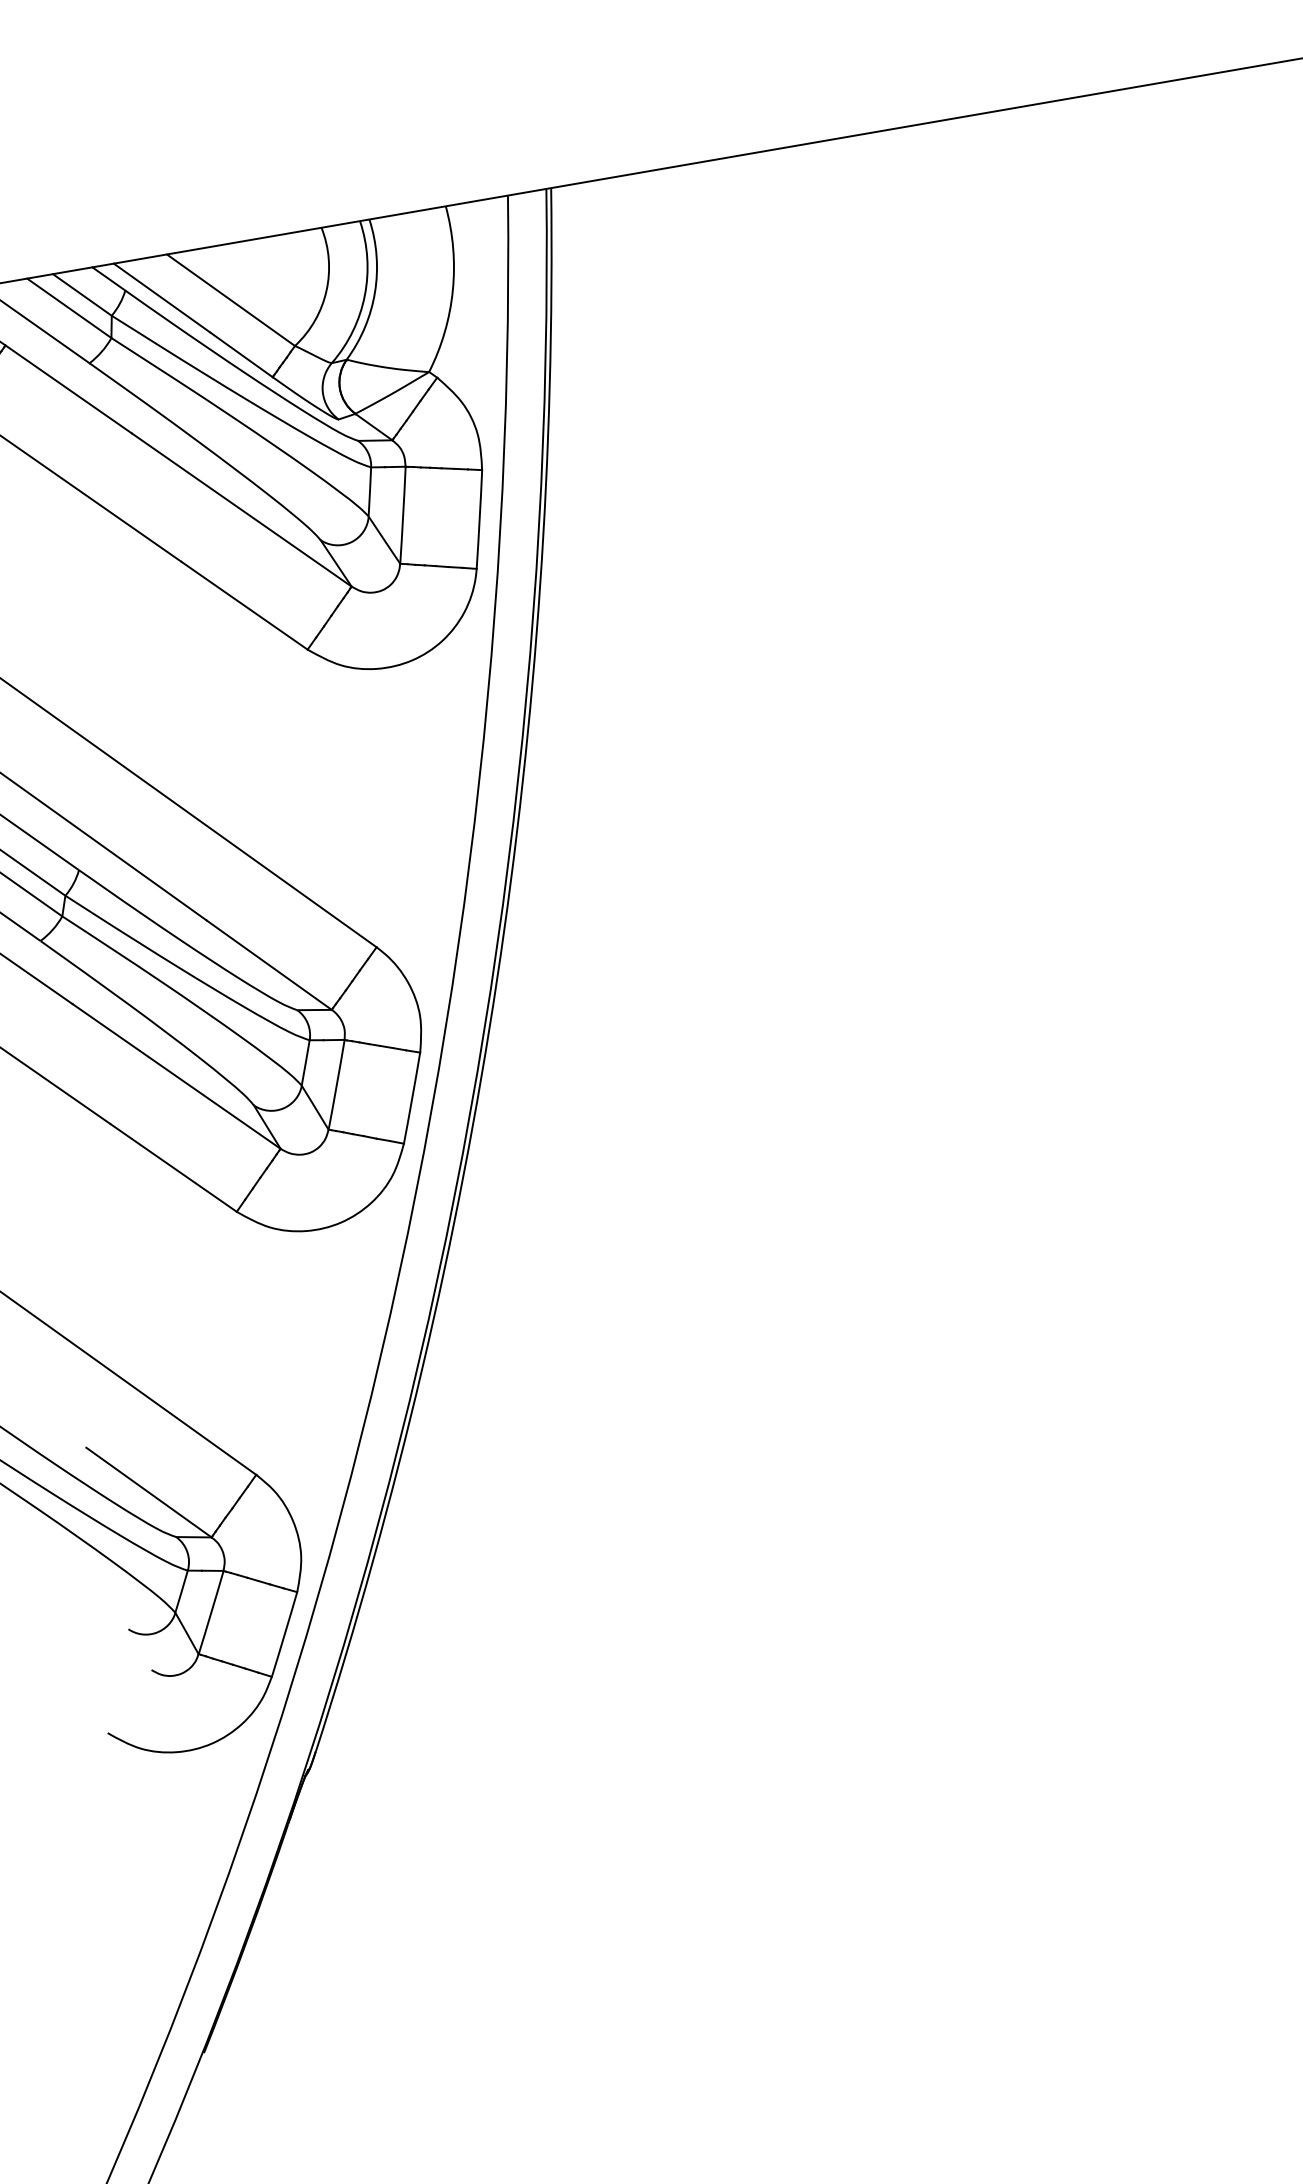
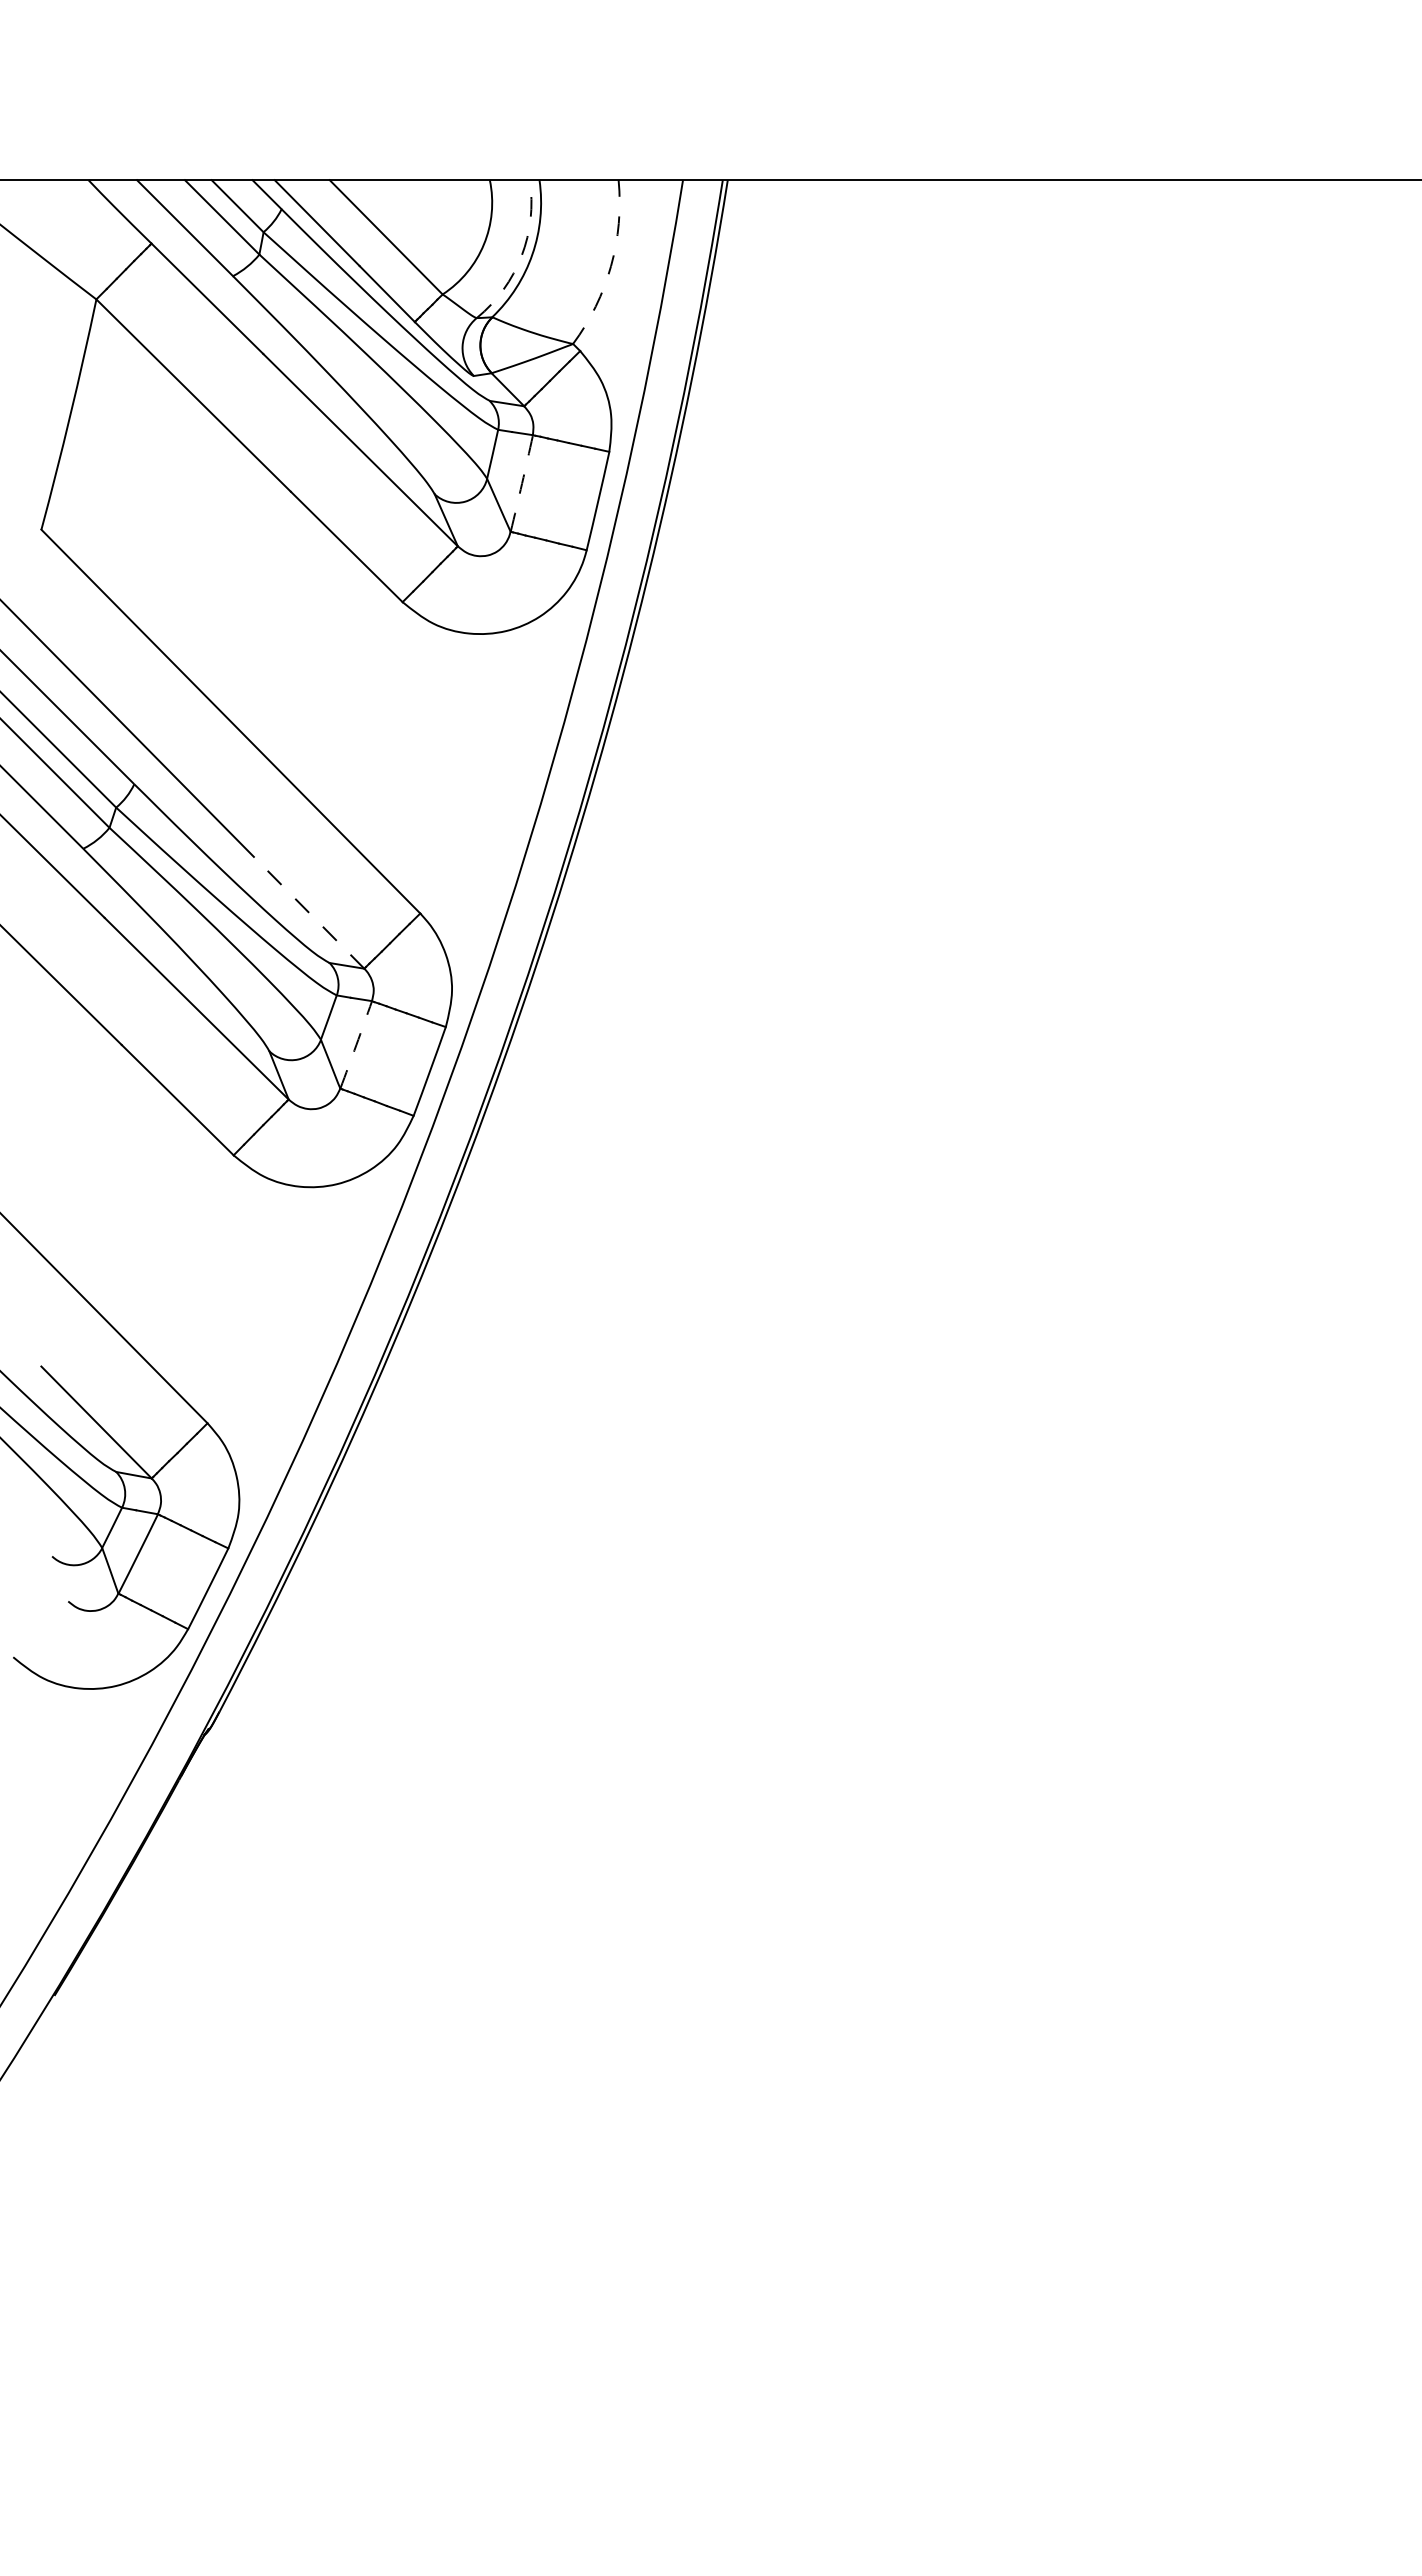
arc: (453, 290) -> (611, 266), solid -> dashed
arc: (364, 296) -> (521, 256), solid -> dashed
arc: (403, 515) -> (522, 483), solid -> dashed
line: (269, 964) -> (309, 912), solid -> dashed
arc: (336, 1084) -> (356, 1044), solid -> dashed

